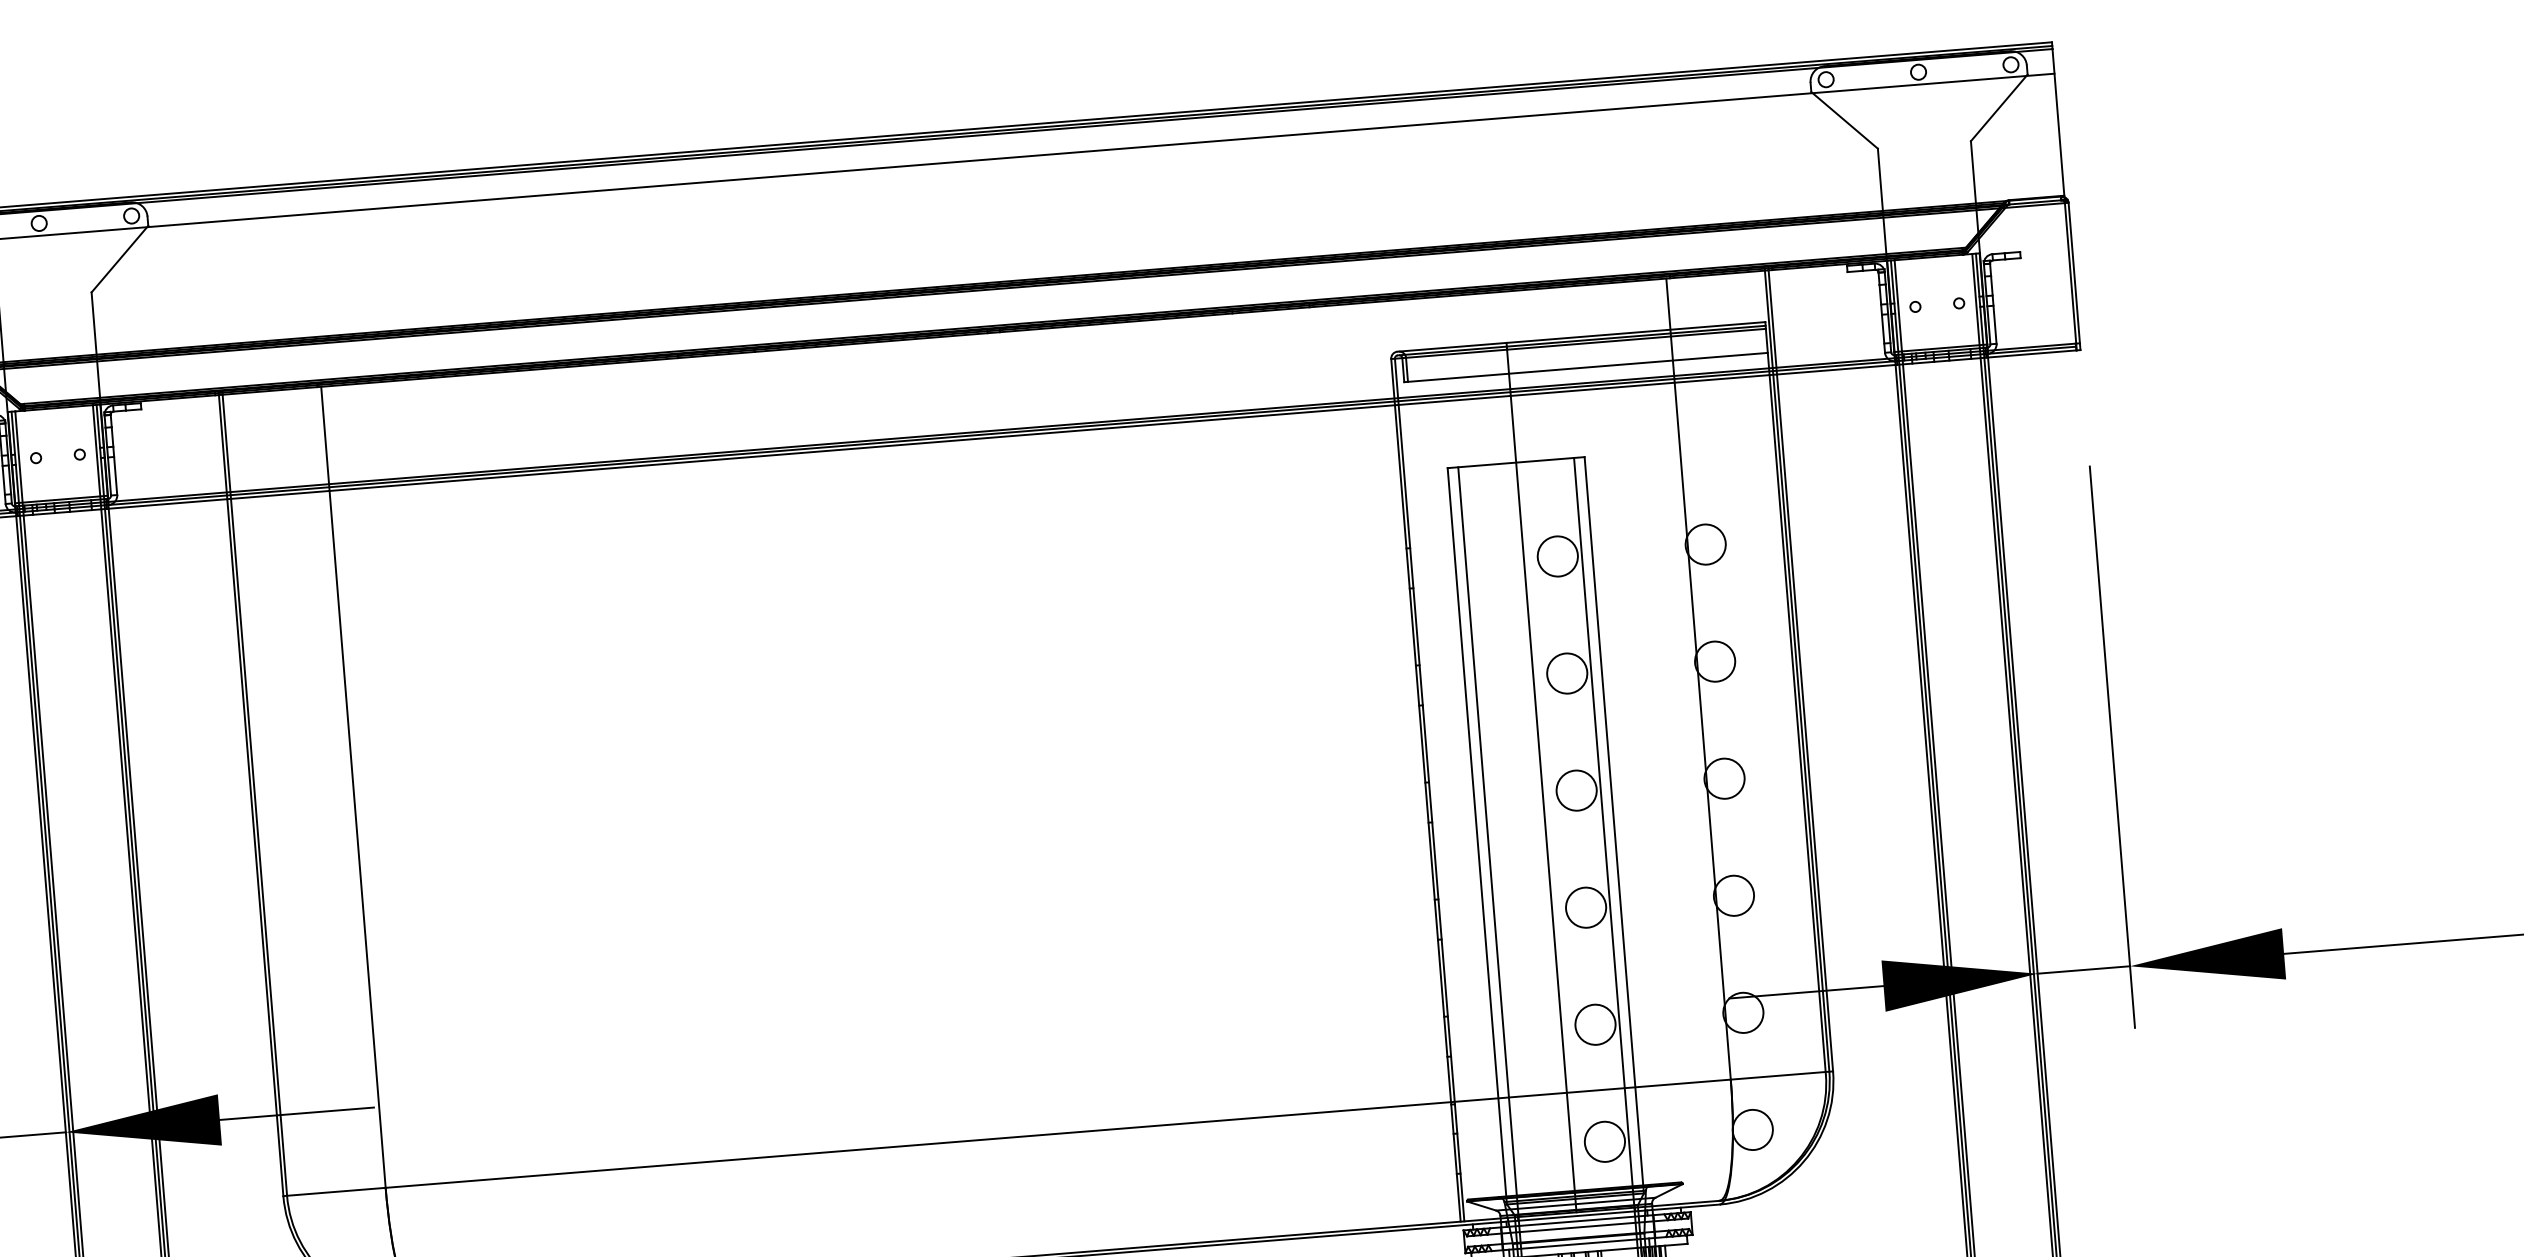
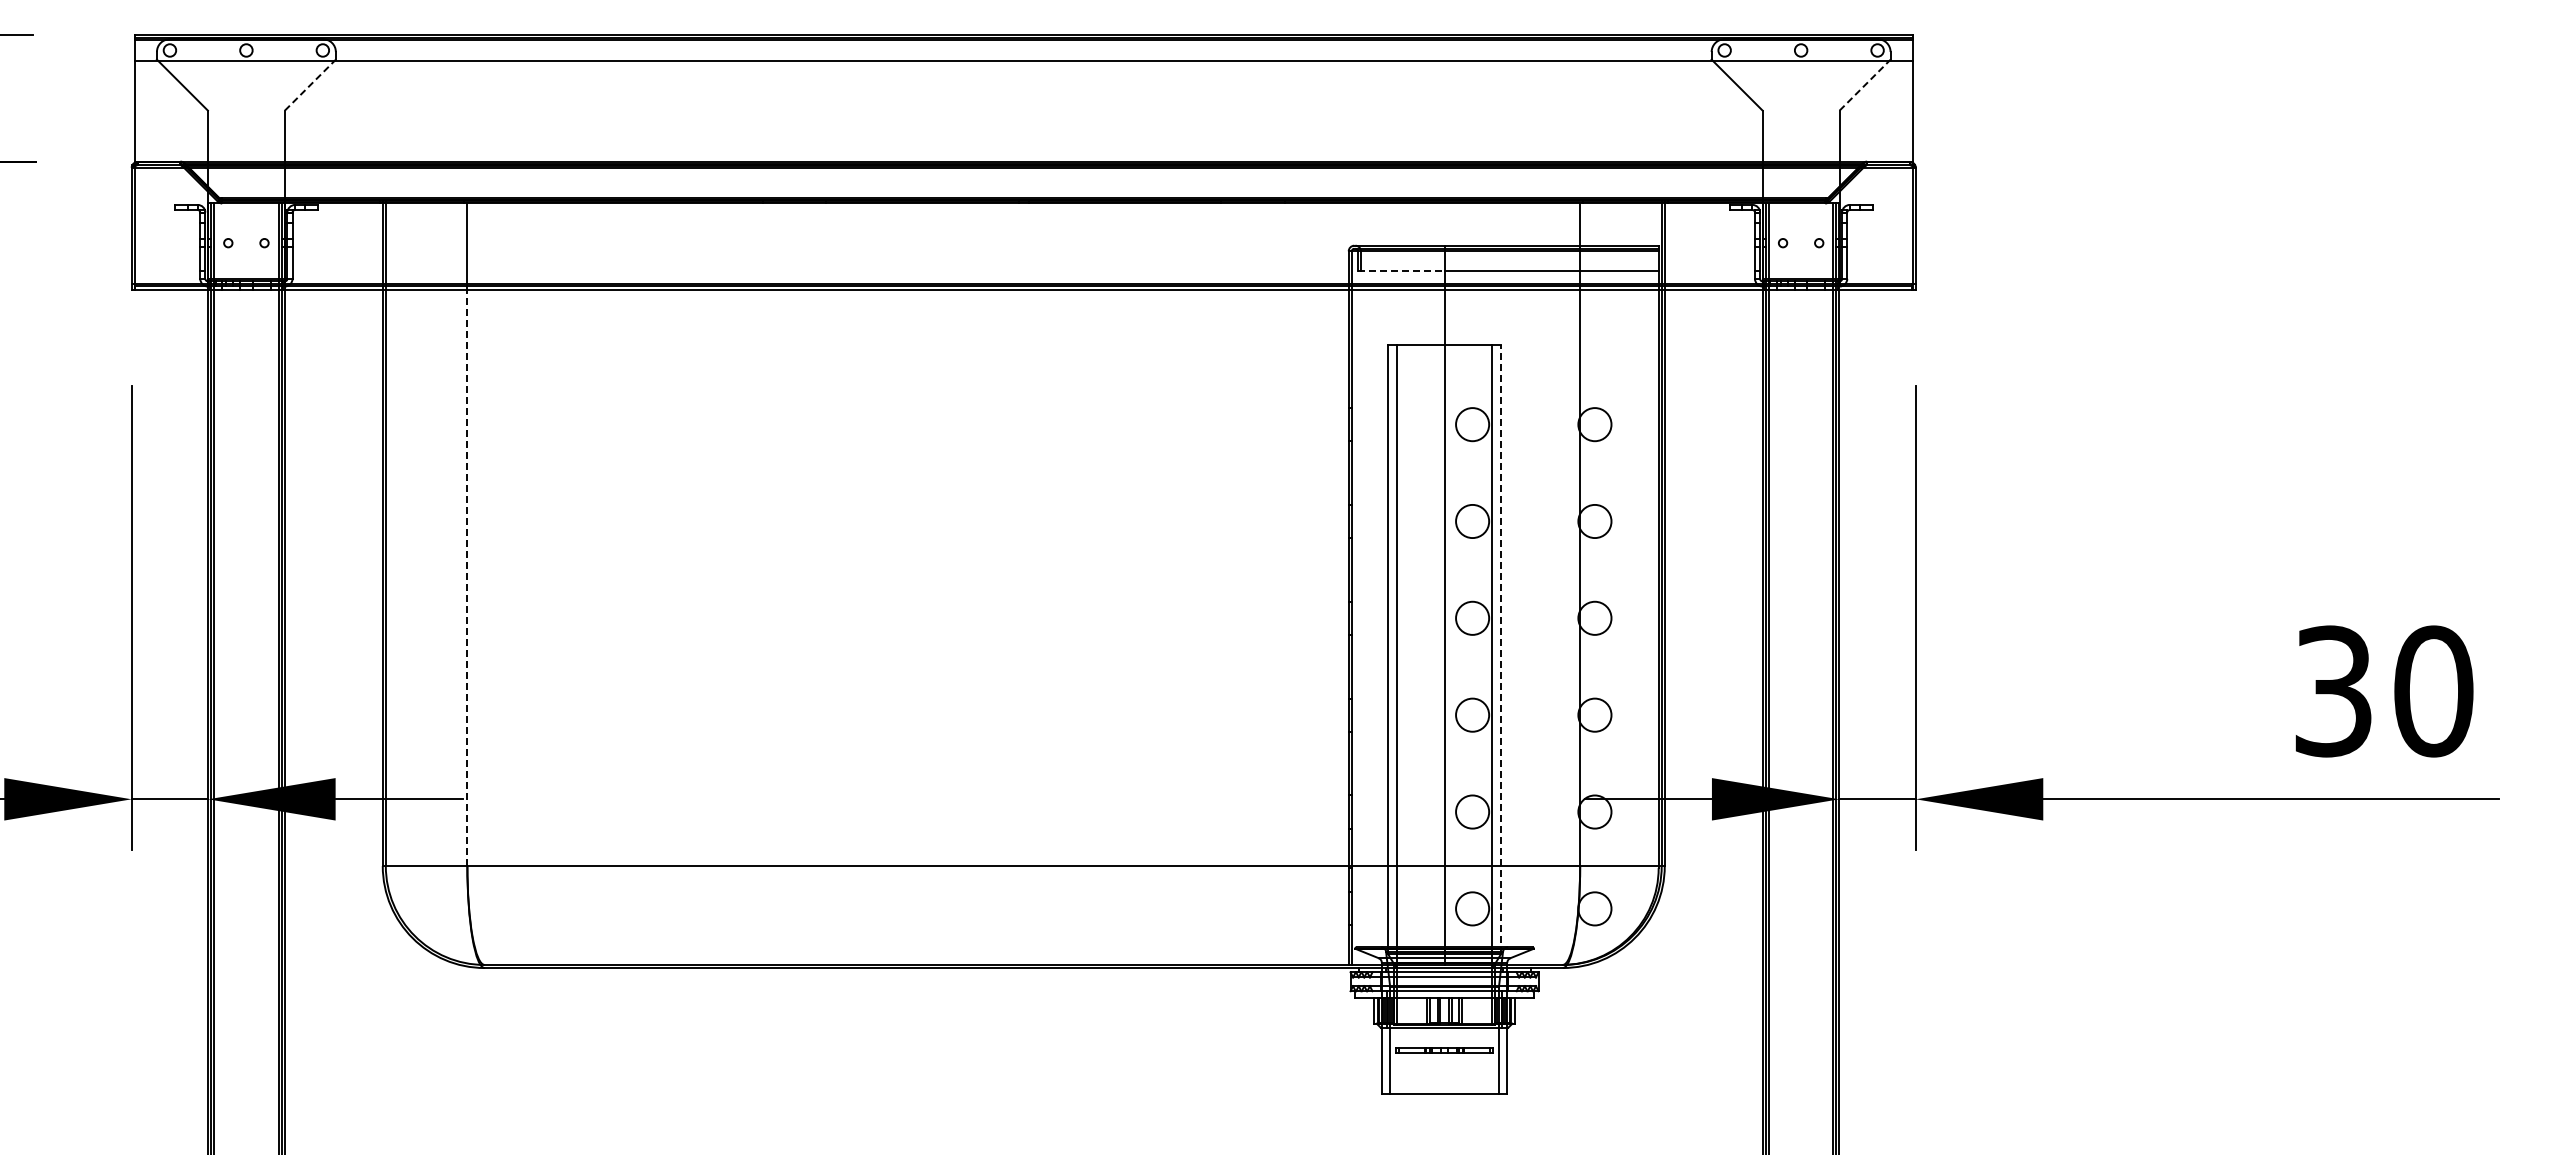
line: (1999, 107) -> (1865, 84), solid -> dashed
line: (120, 258) -> (310, 84), solid -> dashed
line: (1456, 378) -> (1401, 271), solid -> dashed
line: (1614, 825) -> (1501, 649), solid -> dashed
line: (357, 839) -> (467, 577), solid -> dashed

